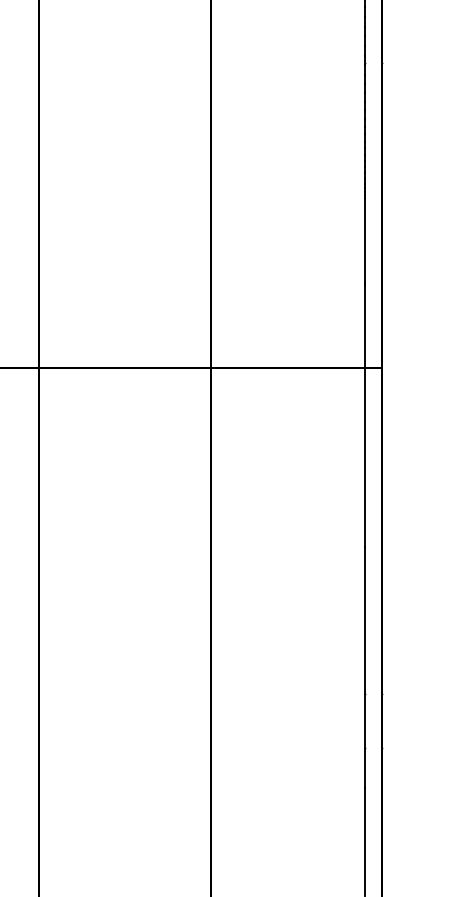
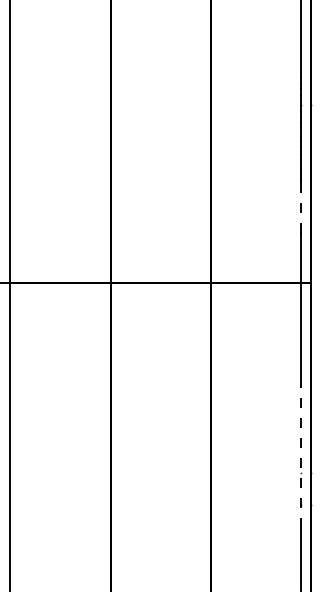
line: (364, 240) -> (300, 208), solid -> dashed
line: (364, 667) -> (300, 457), solid -> dashed

